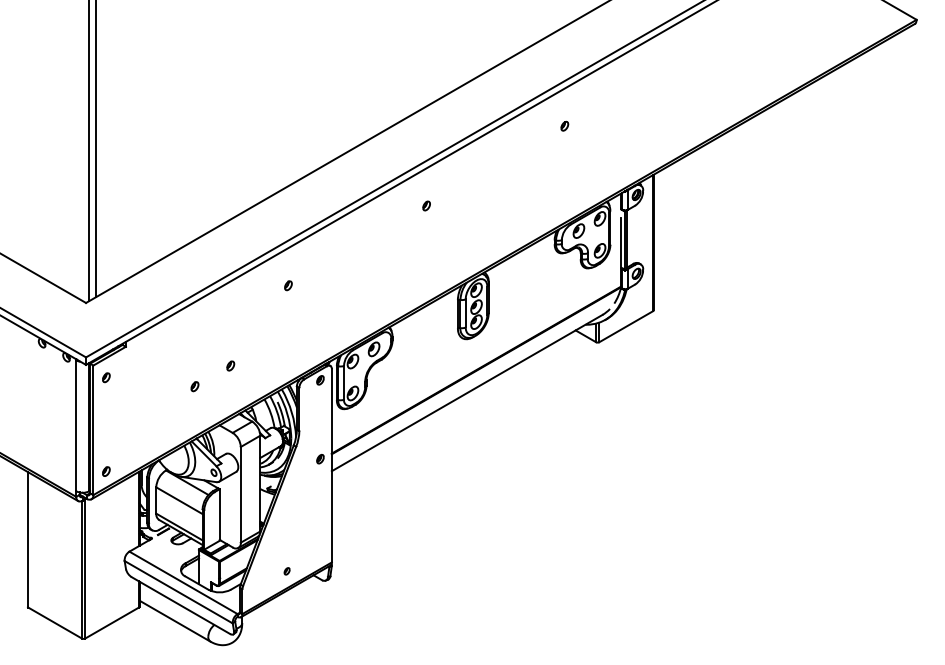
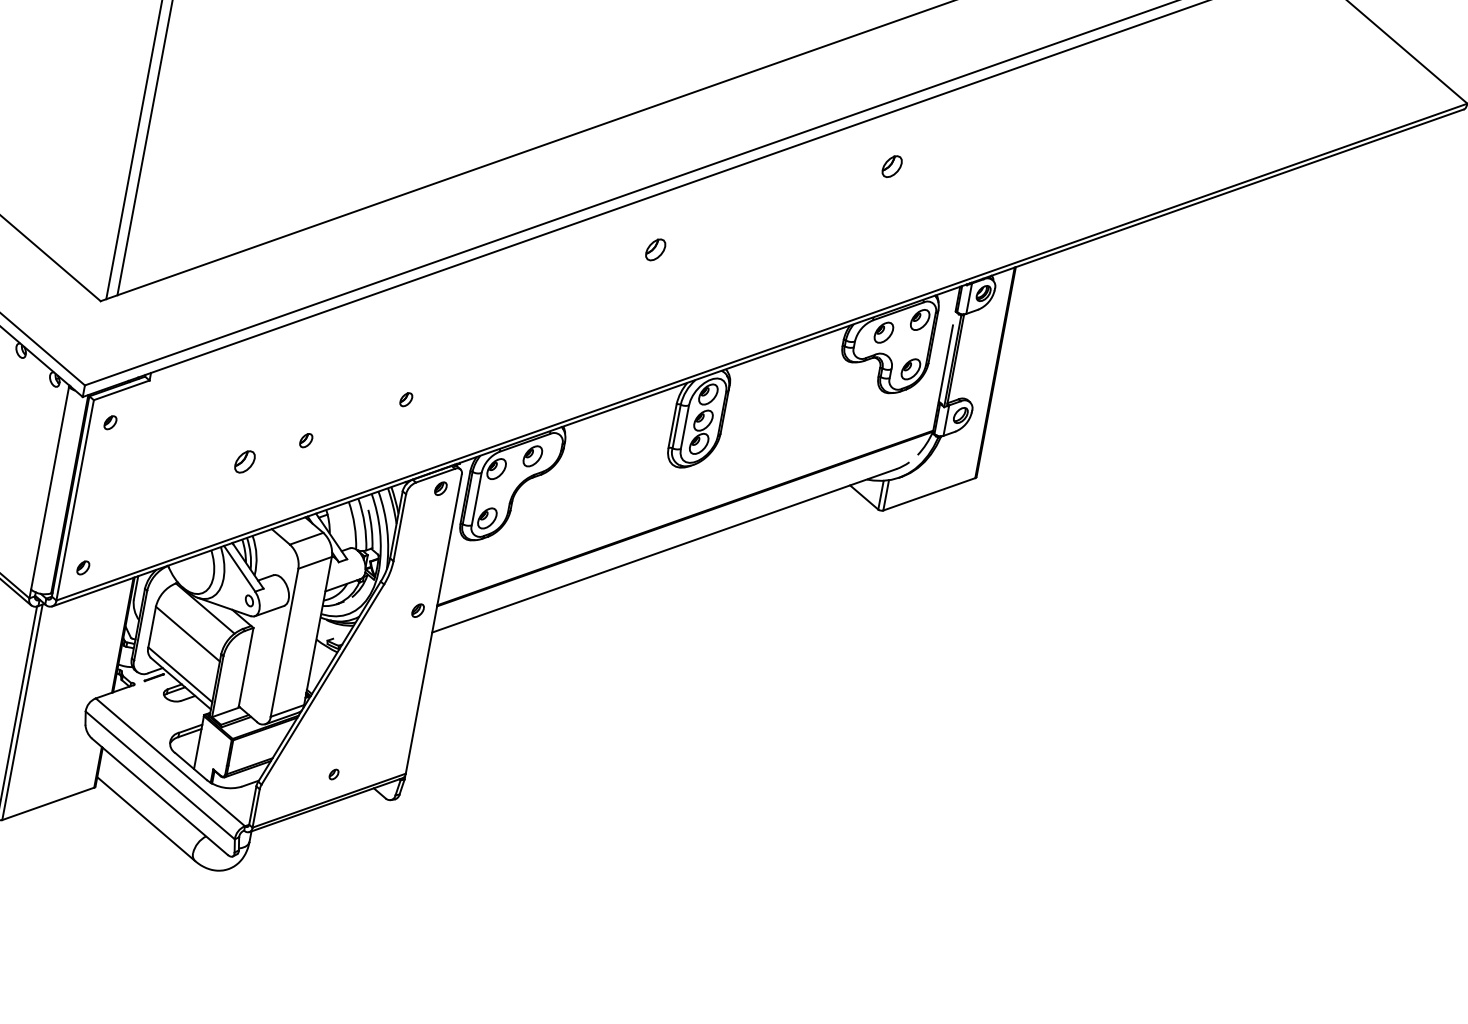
part: (564, 125) -> (892, 165), size x1.6
part: (426, 205) -> (655, 248), size x1.6
part: (288, 285) -> (406, 399), moved
part: (194, 386) -> (244, 461), size x1.6

